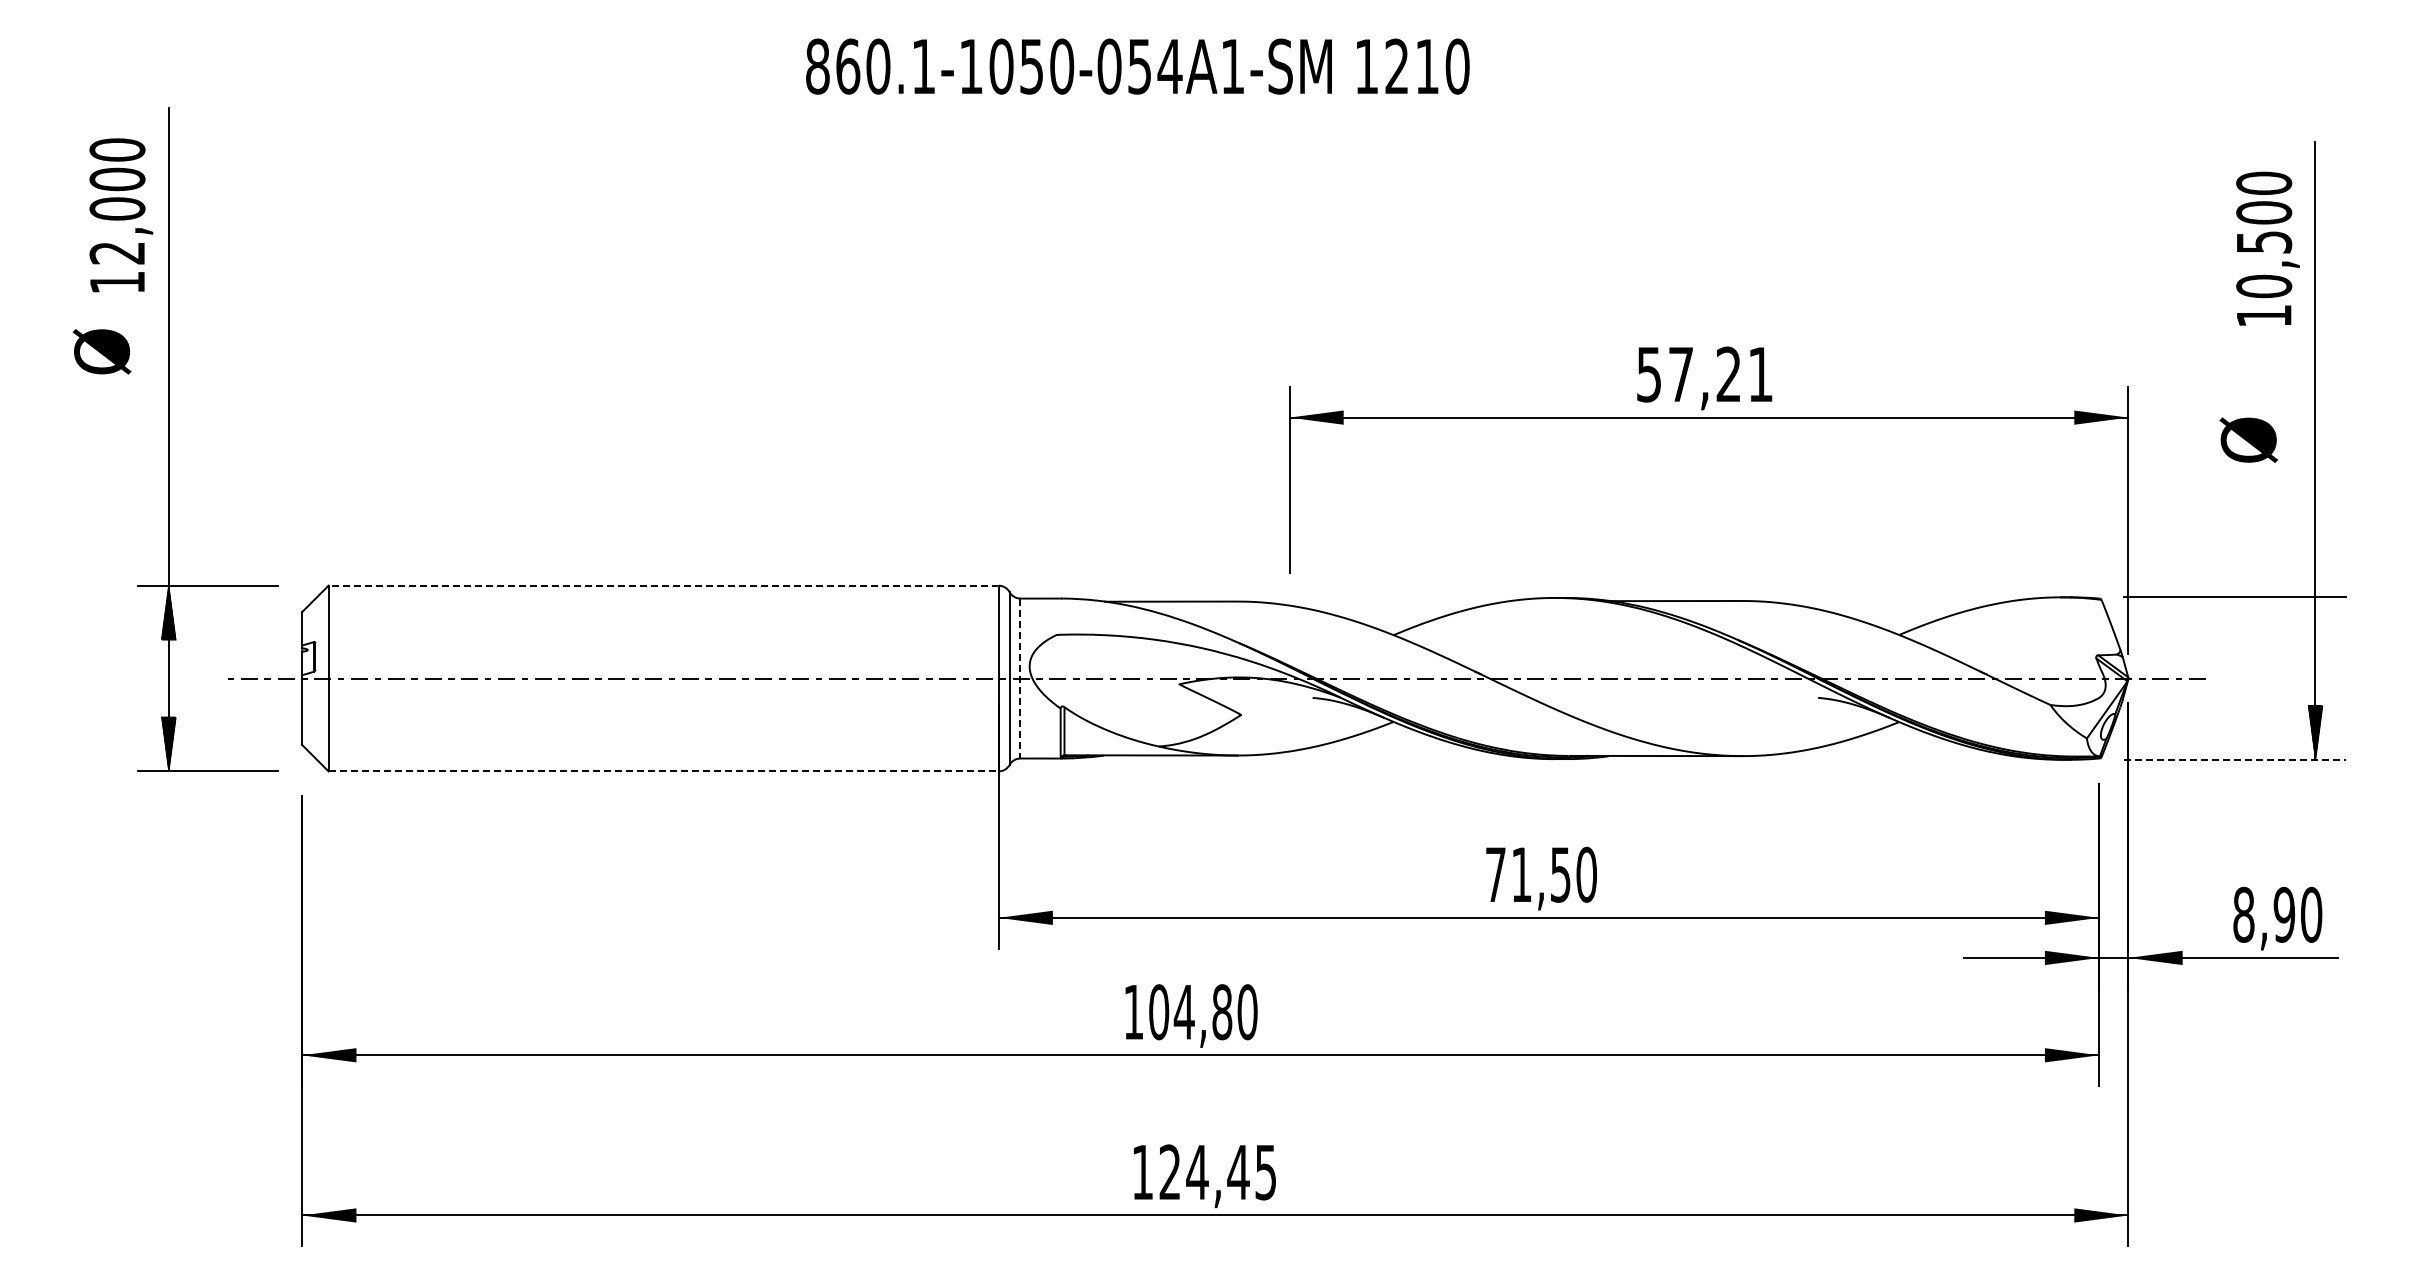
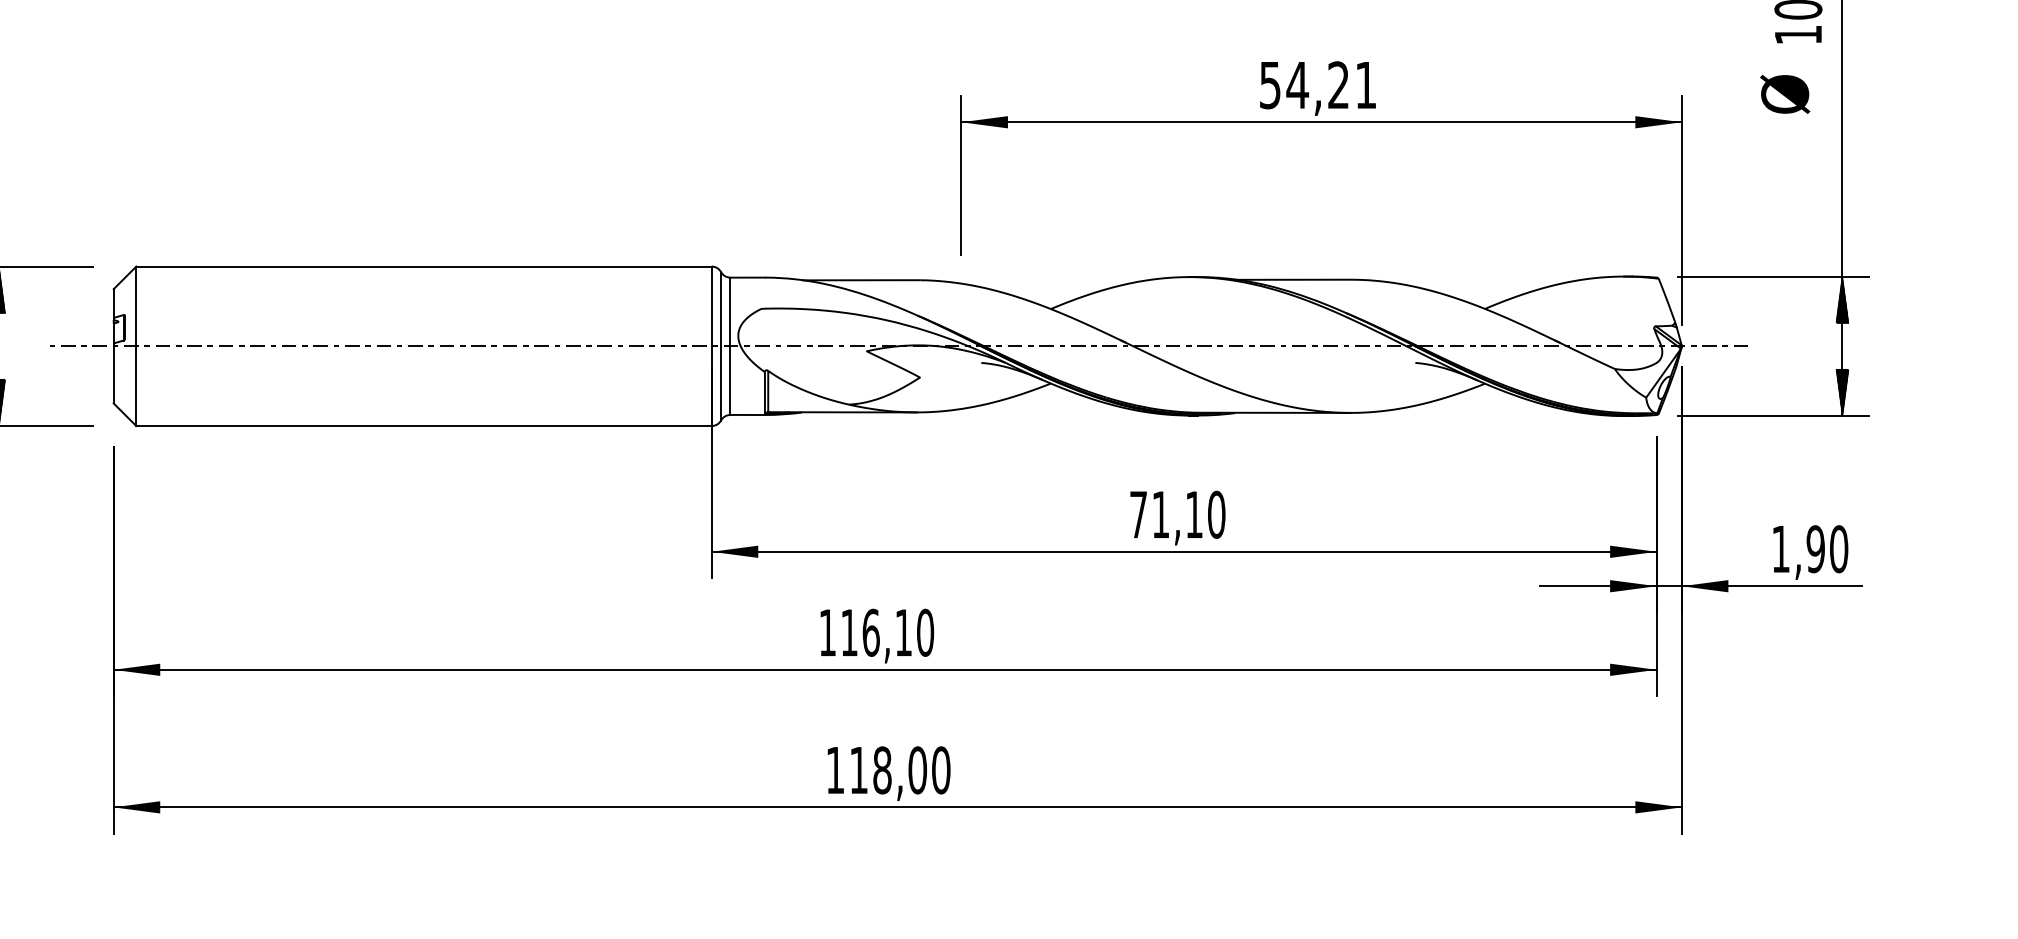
text: (1680, 374) -> (1297, 85), 57,21 -> 54,21
text: (2248, 439) -> (1784, 93), moved
line: (663, 585) -> (423, 266), dashed -> solid
hatch: (2315, 624) -> (1842, 299), added
line: (1020, 678) -> (730, 346), dashed -> solid
line: (2235, 759) -> (1773, 415), dashed -> solid
line: (664, 771) -> (424, 426), dashed -> solid
text: (1560, 874) -> (1194, 514), 71,50 -> 71,10
text: (2243, 914) -> (1780, 548), 8,90 -> 1,90
text: (1190, 1012) -> (876, 633), 104,80 -> 116,10
text: (1217, 1172) -> (899, 770), 124,45 -> 118,00

